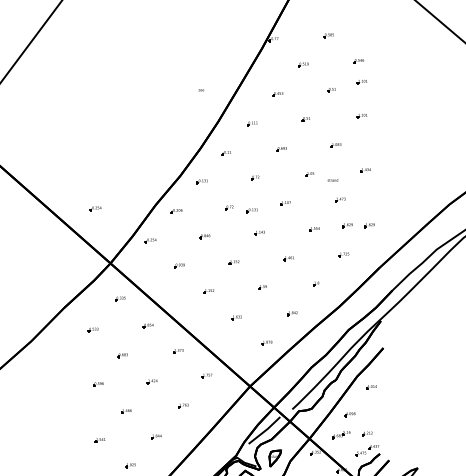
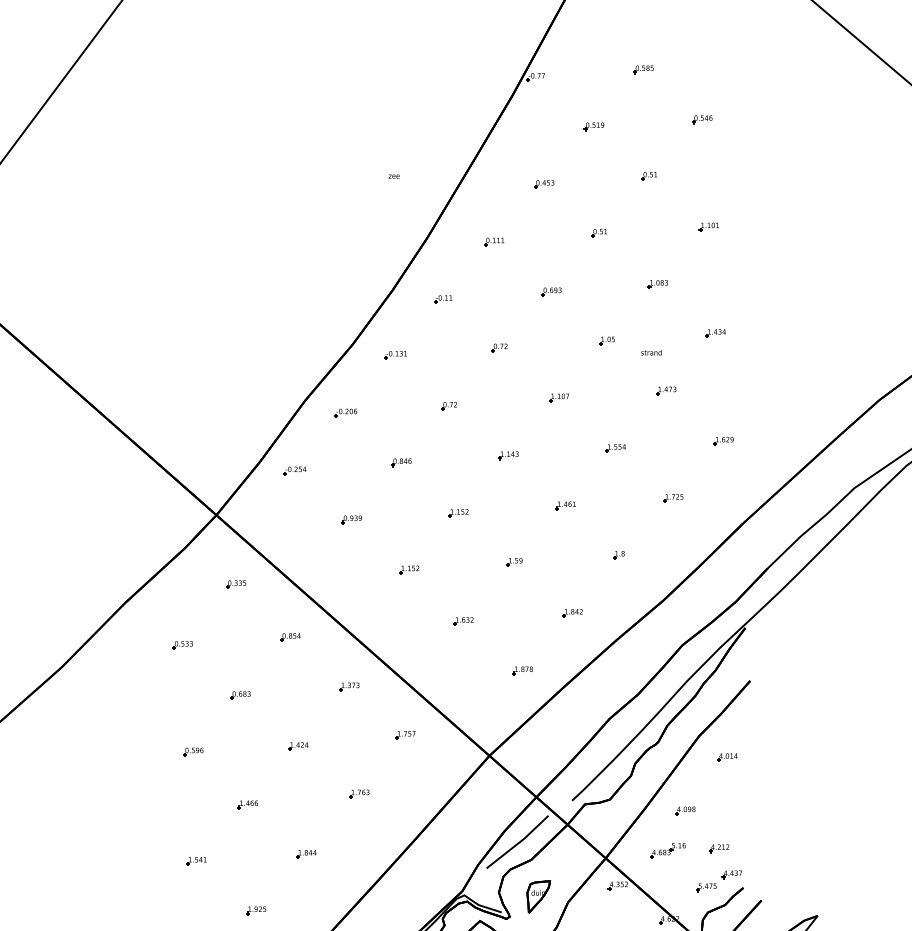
part: (361, 82) -> (707, 161), removed
part: (95, 208) -> (187, 407), removed
part: (251, 210) -> (492, 411), removed
part: (347, 225) -> (679, 441), removed

